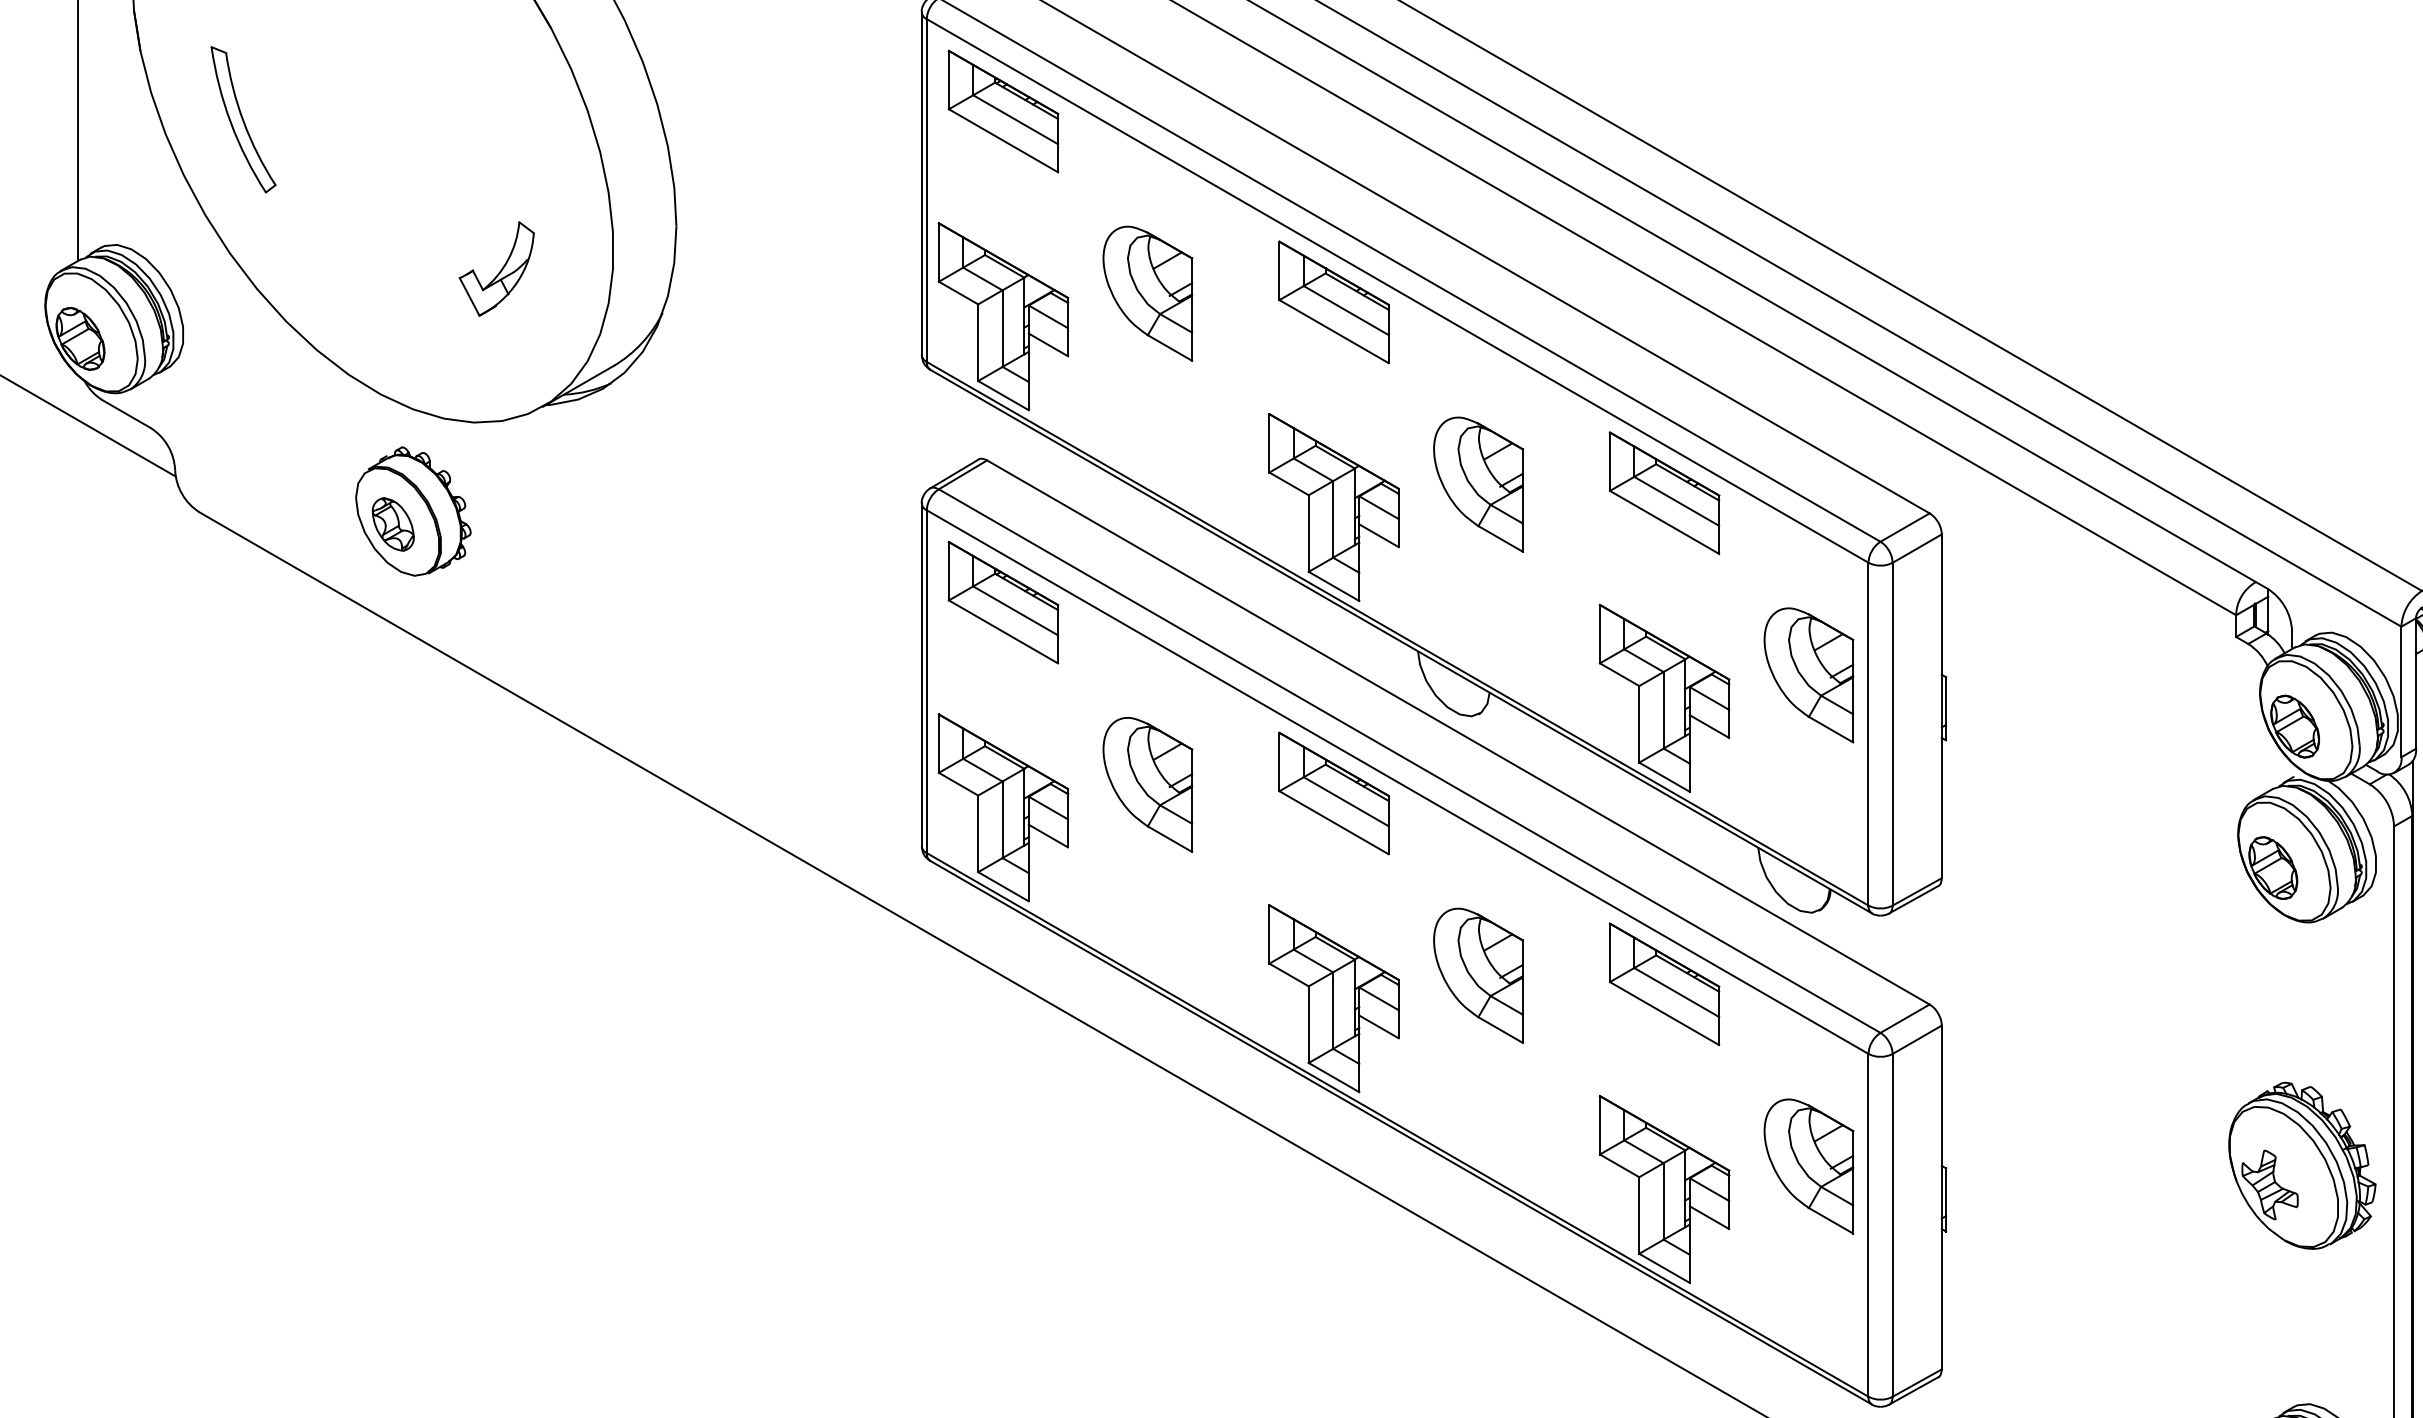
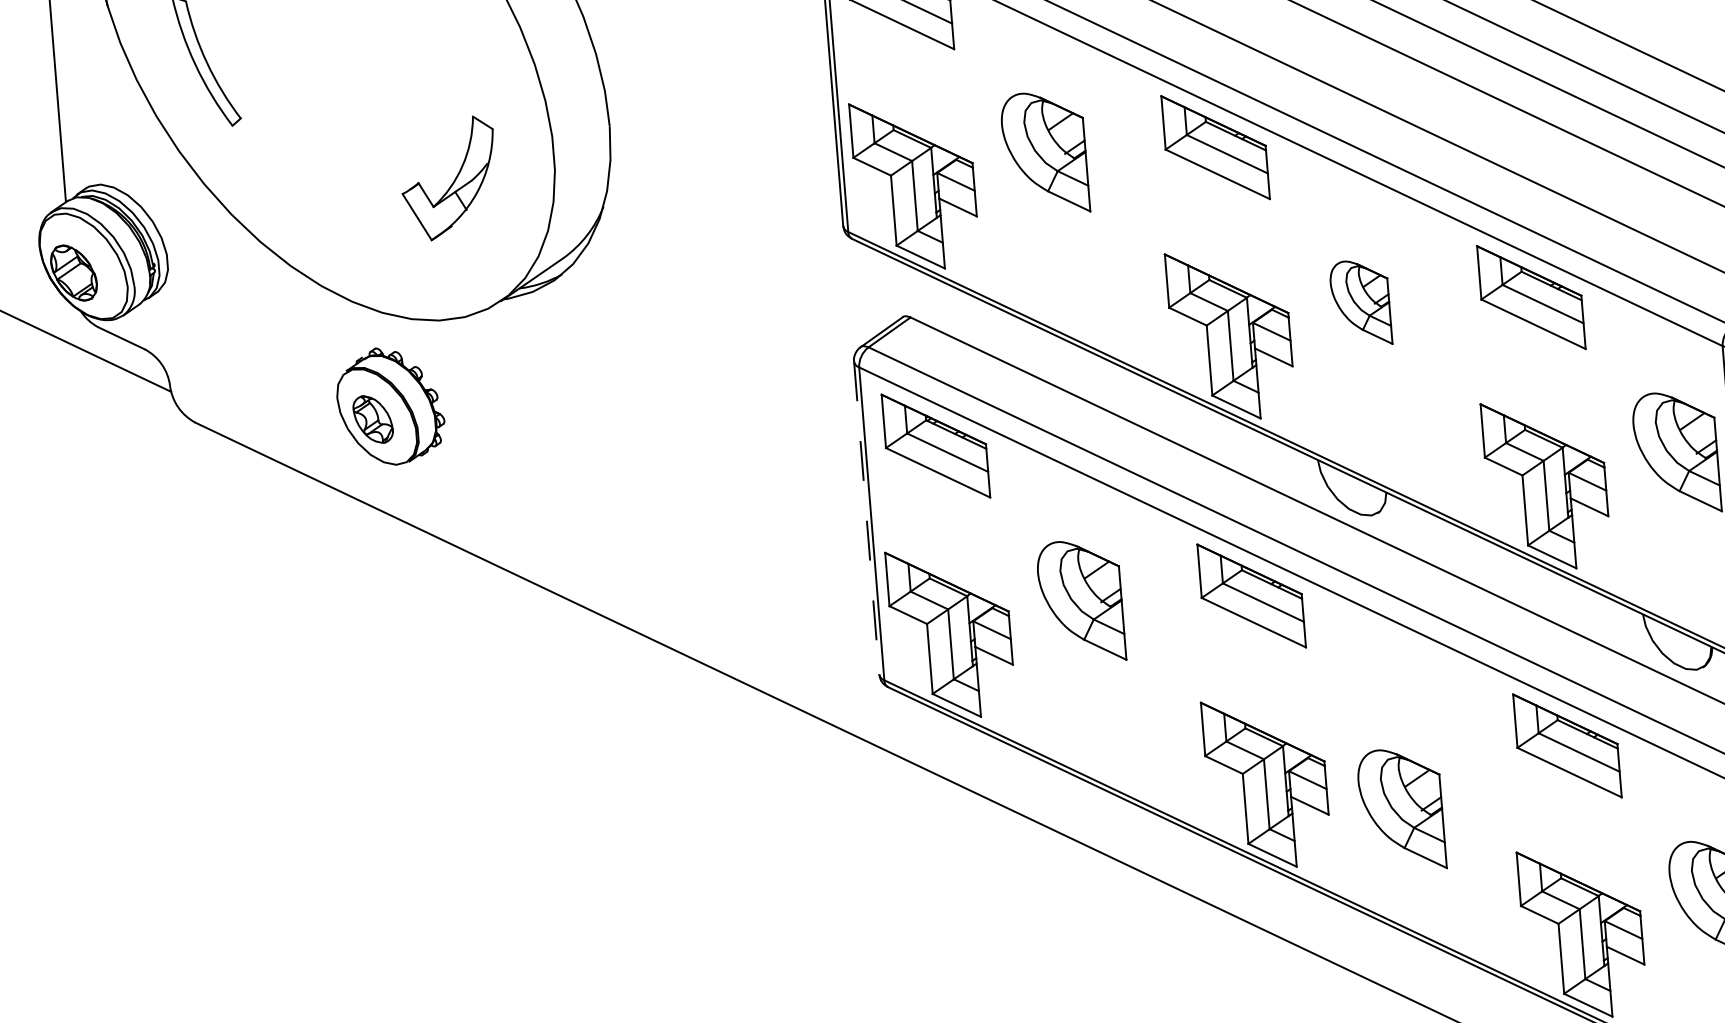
part: (496, 268) -> (448, 178), size x1.4
part: (1478, 484) -> (1360, 303), size x0.7
line: (921, 675) -> (866, 518), solid -> dashed
part: (1478, 975) -> (1401, 809), moved

